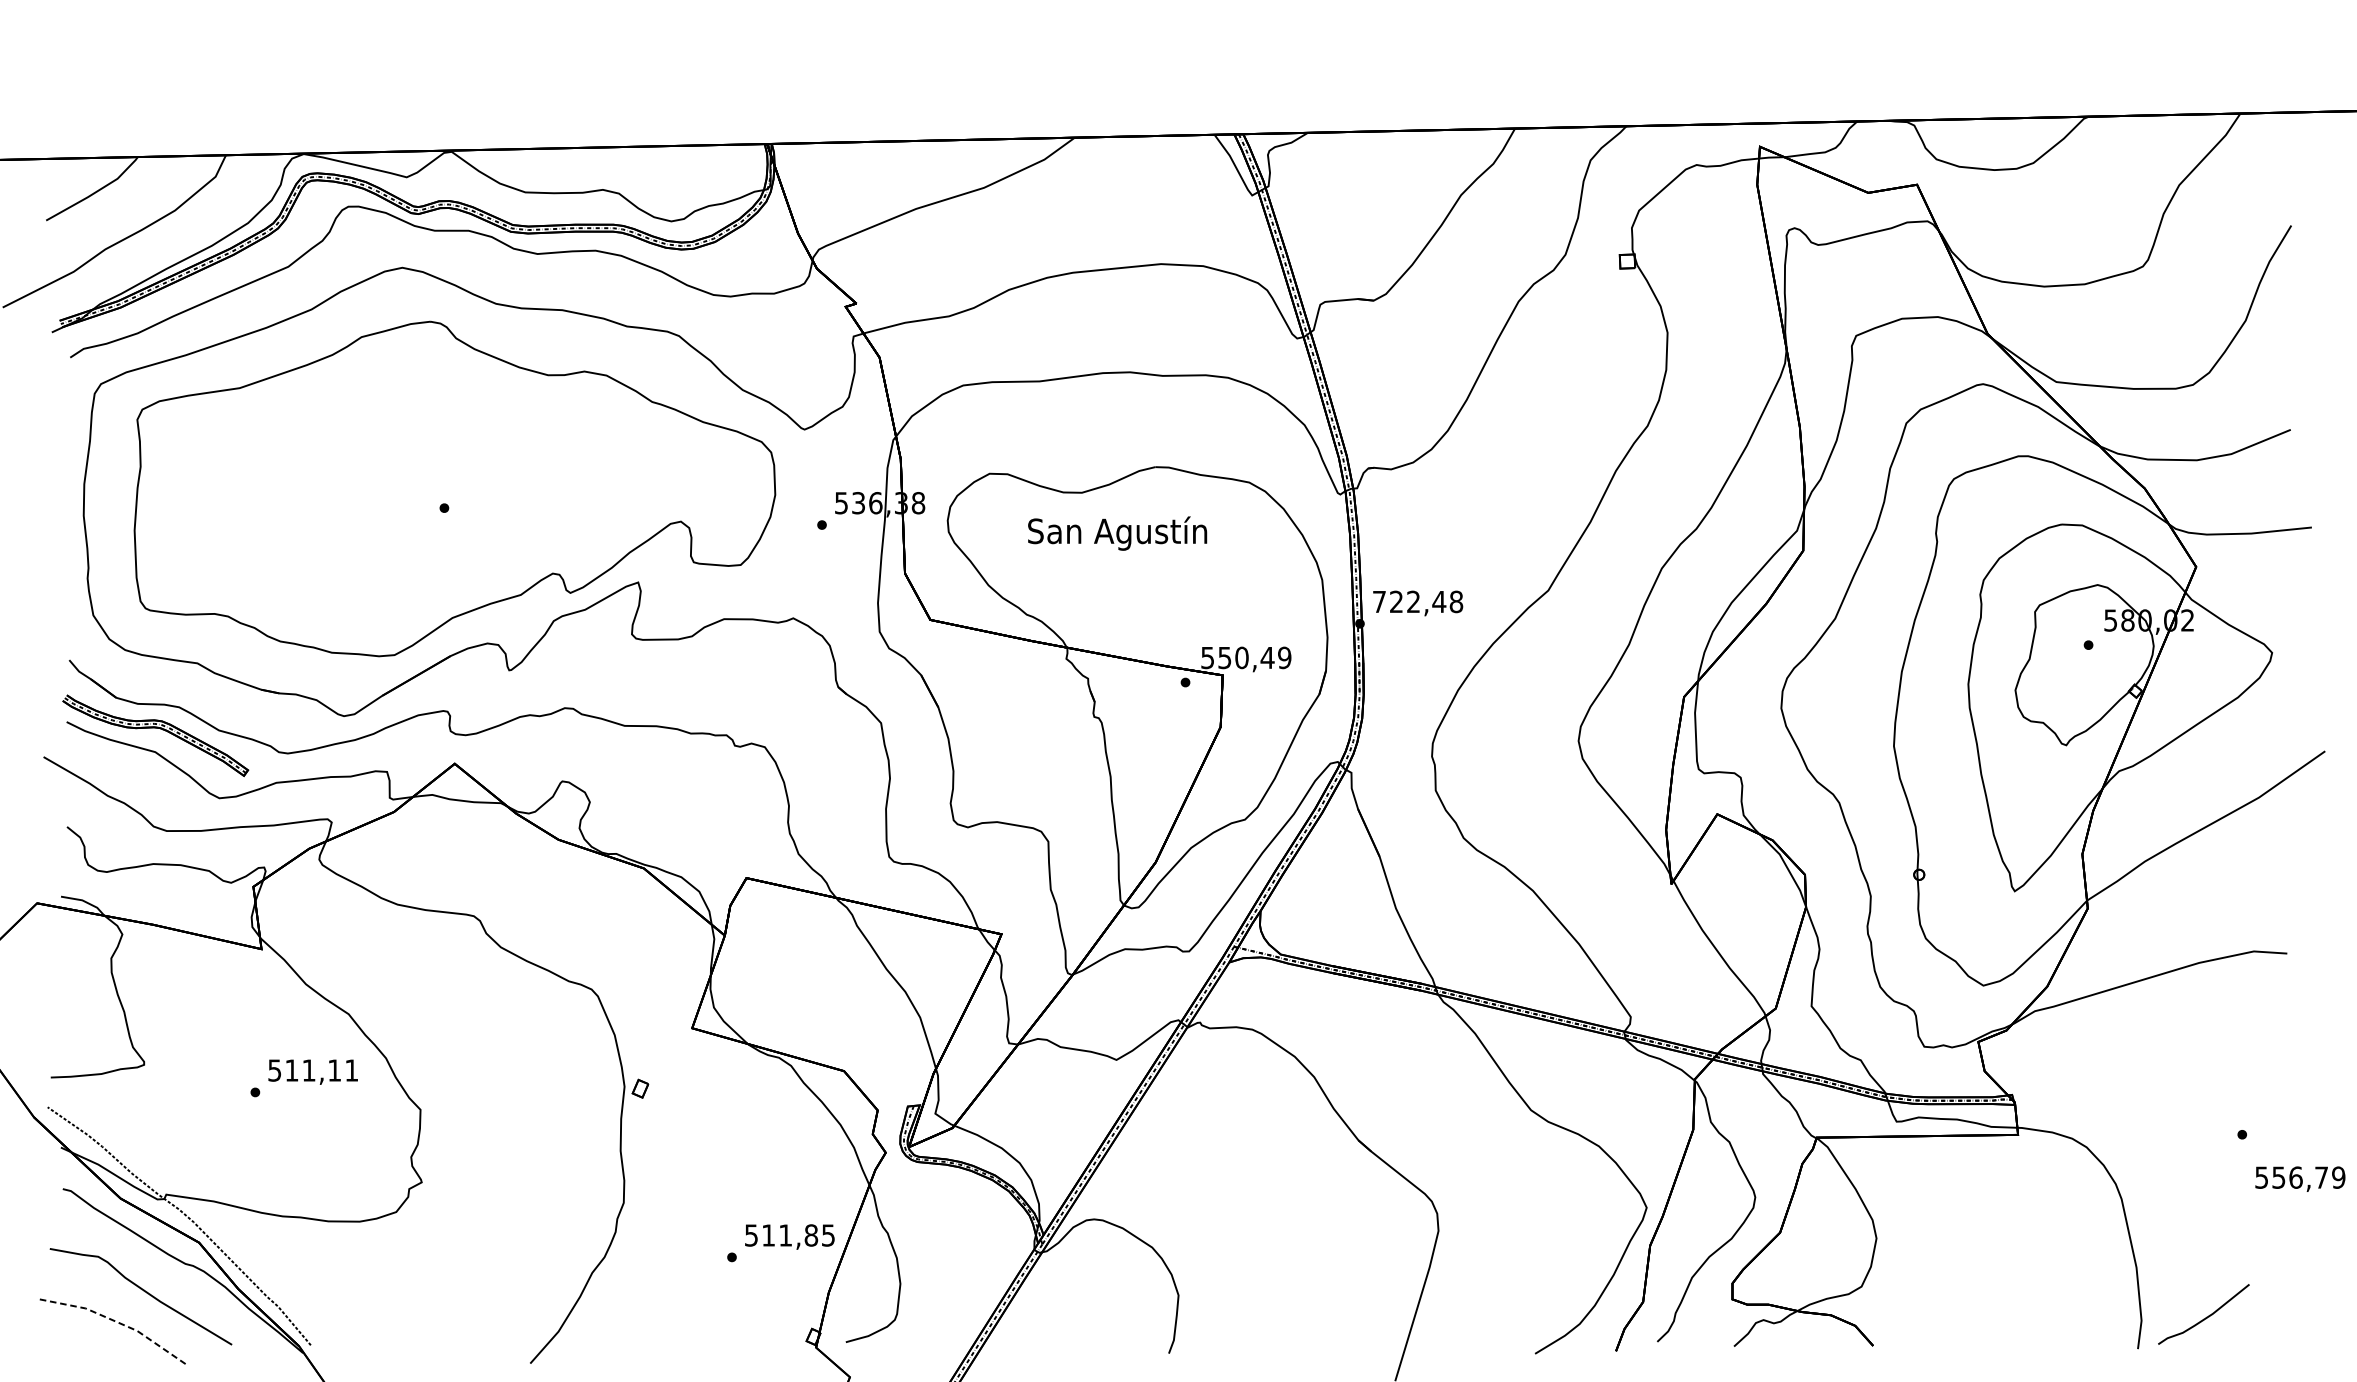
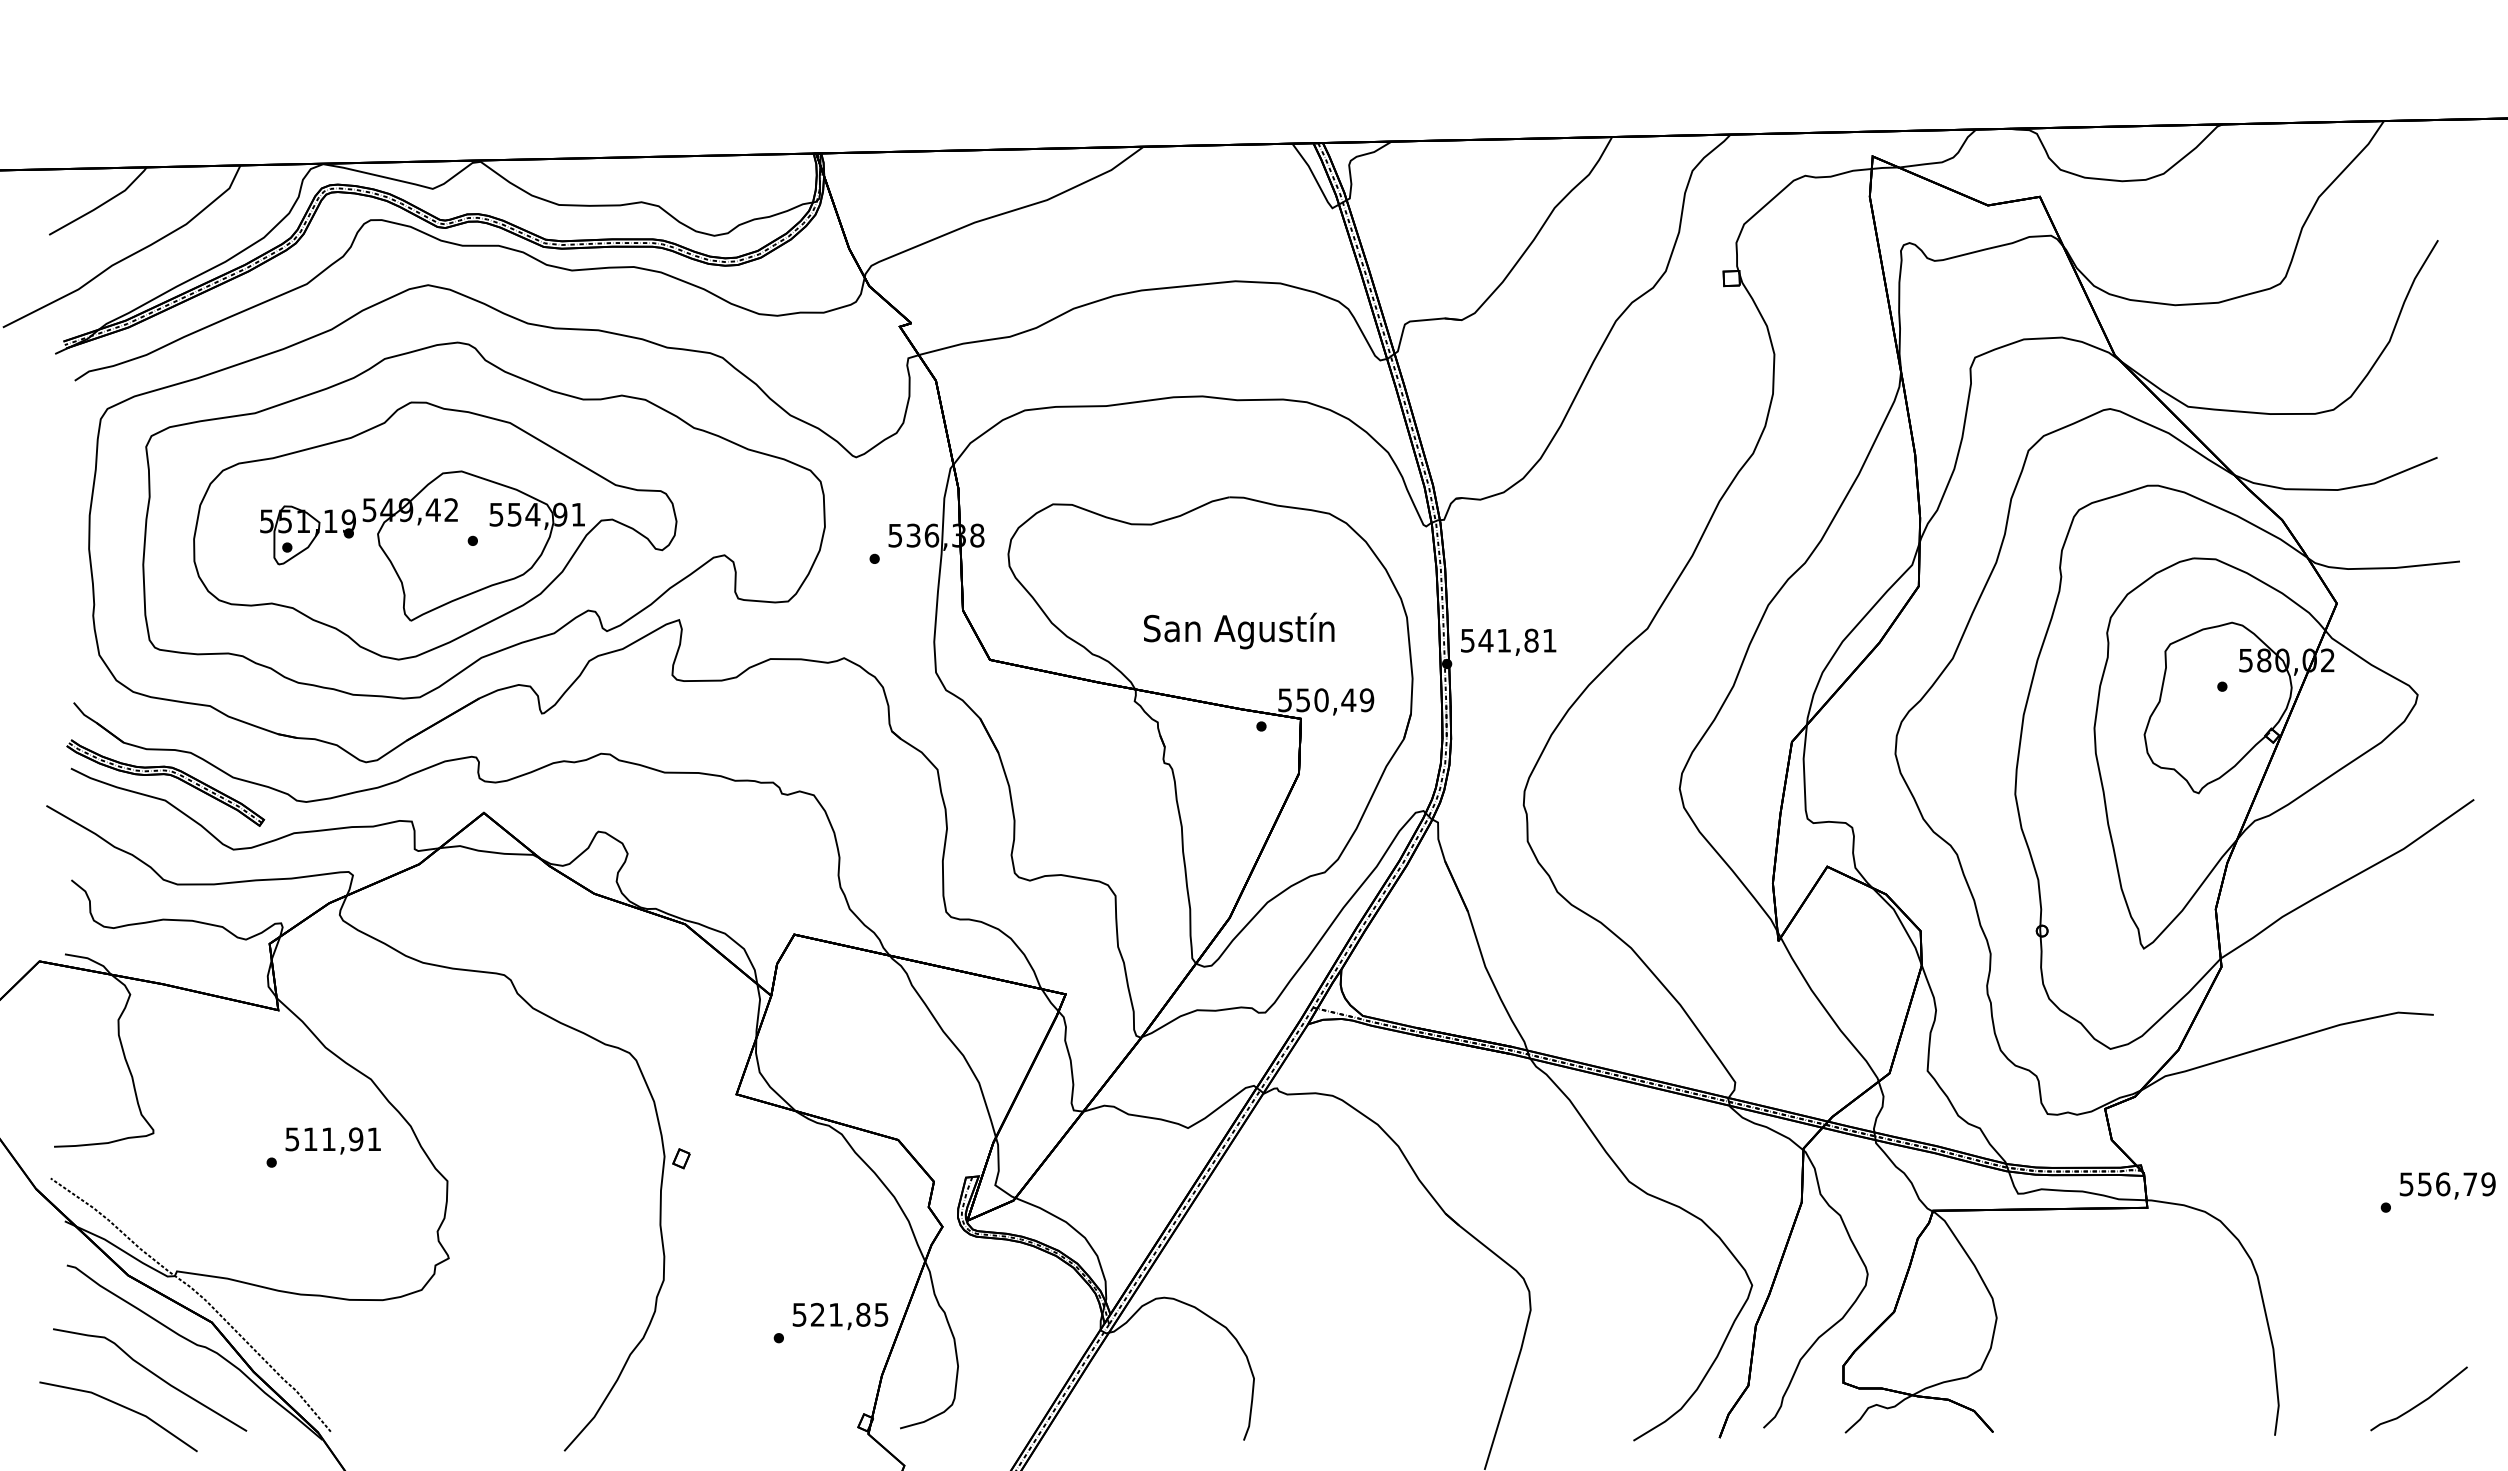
part: (409, 498) -> (435, 530), added
text: (1117, 533) -> (1239, 630), moved
text: (1417, 601) -> (1508, 640), 722,48 -> 541,81
text: (335, 1070) -> (356, 1139), 511,11 -> 511,91
text: (2300, 1178) -> (2447, 1185), moved
text: (768, 1235) -> (817, 1314), 511,85 -> 521,85
curve: (2206, 1316) -> (2421, 1401), moved
line: (116, 1321) -> (123, 1406), dashed -> solid

